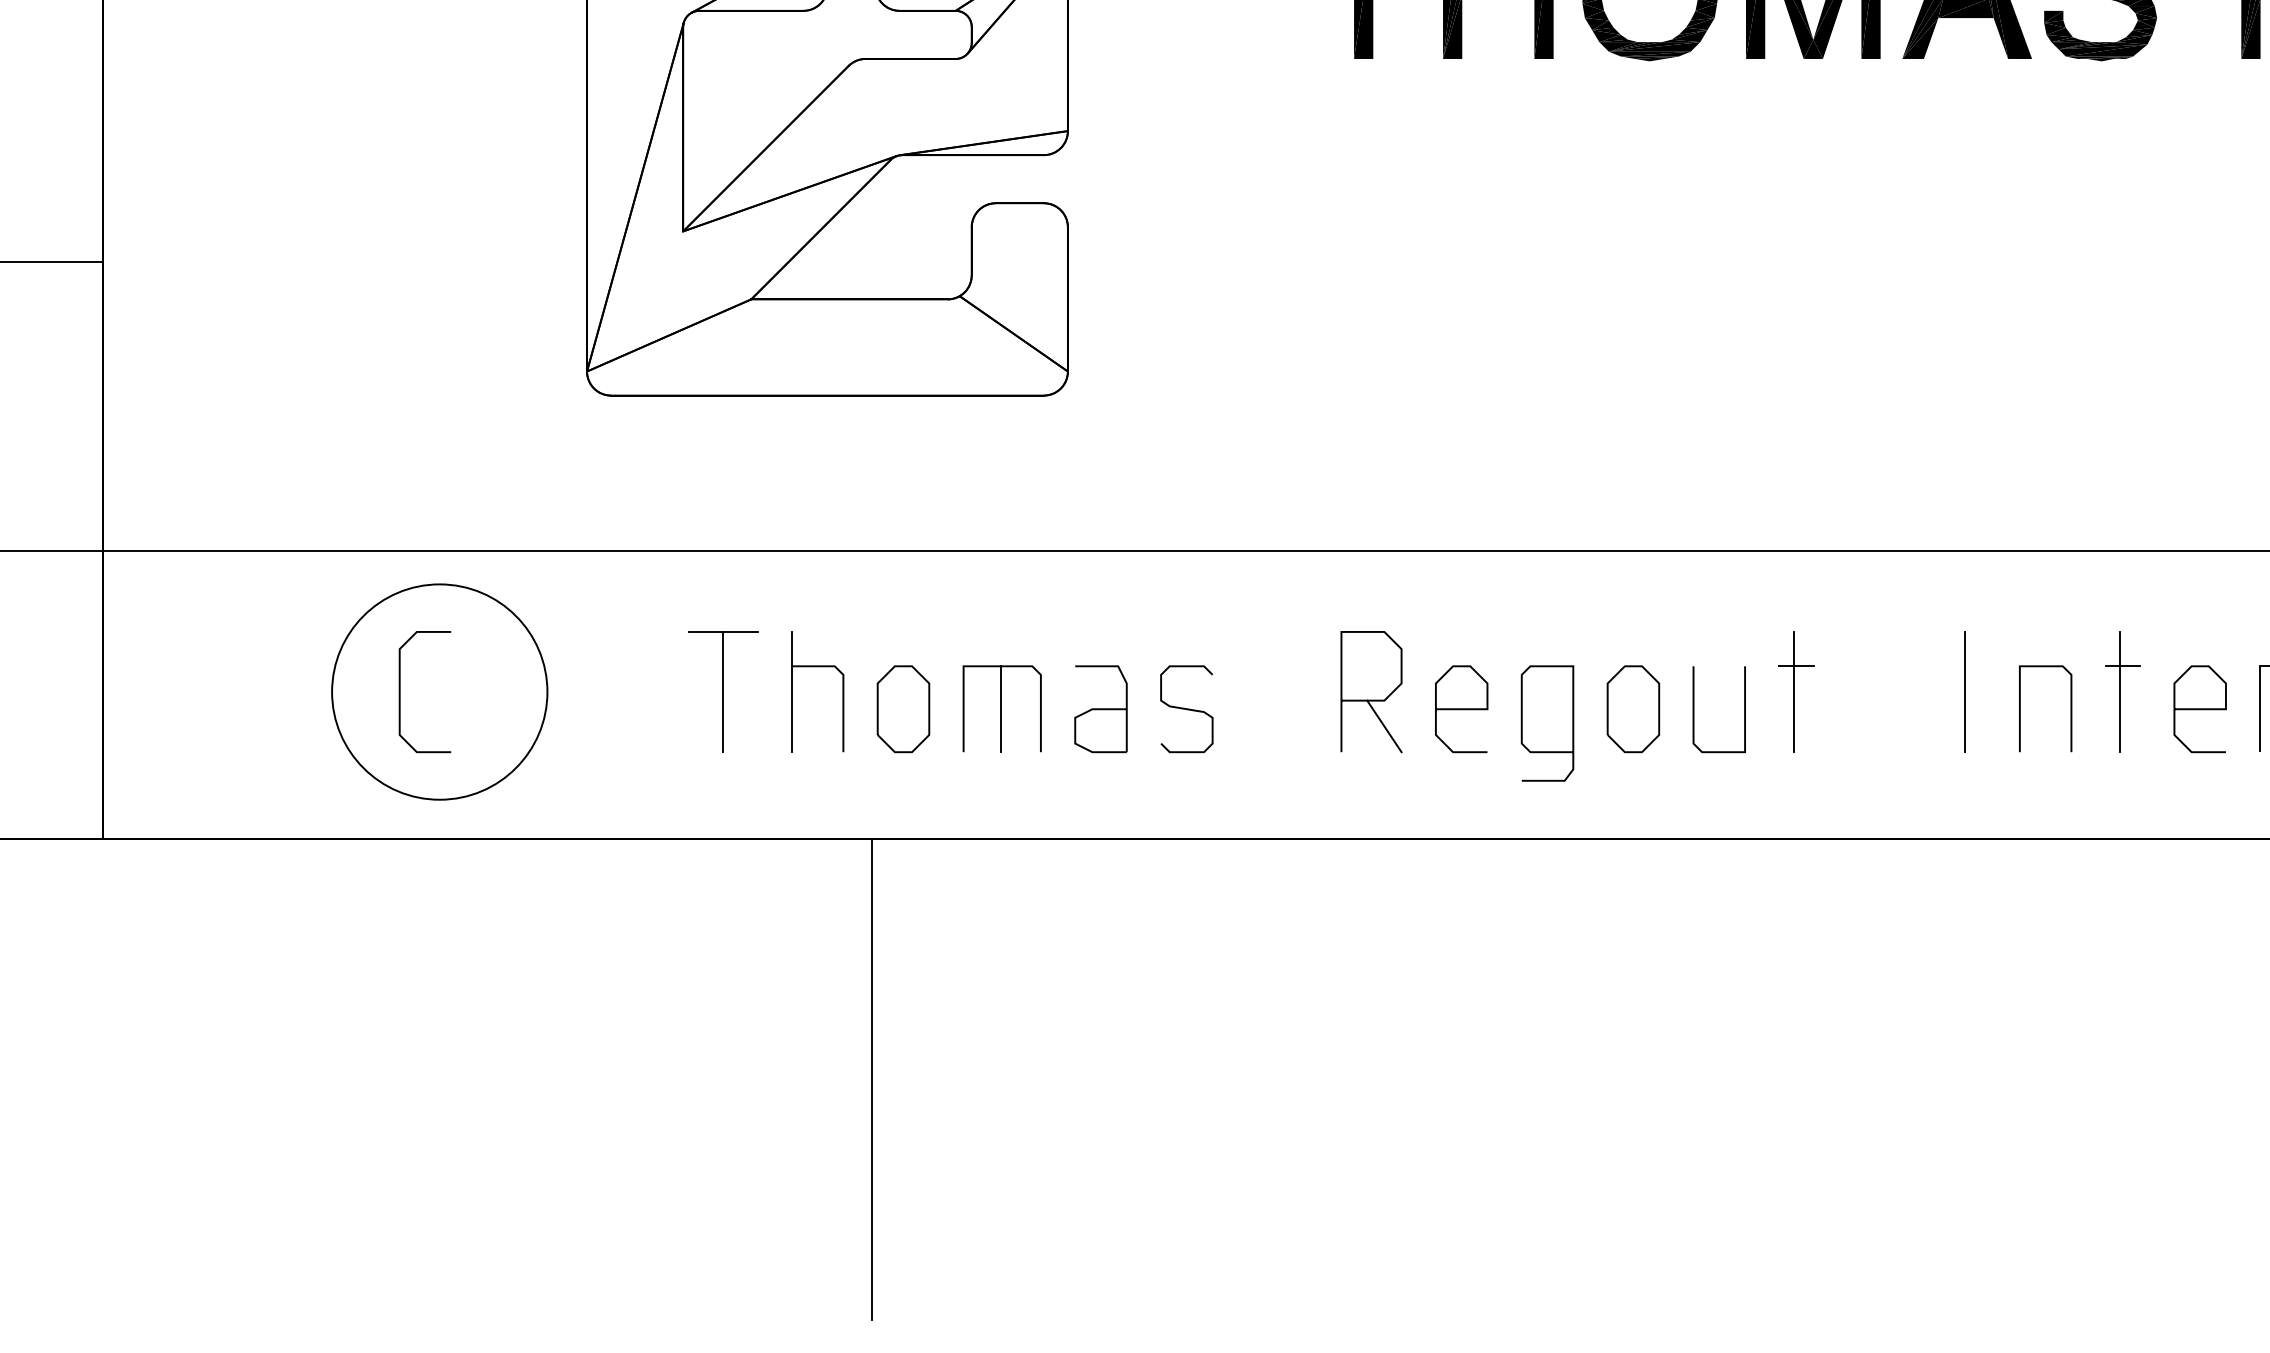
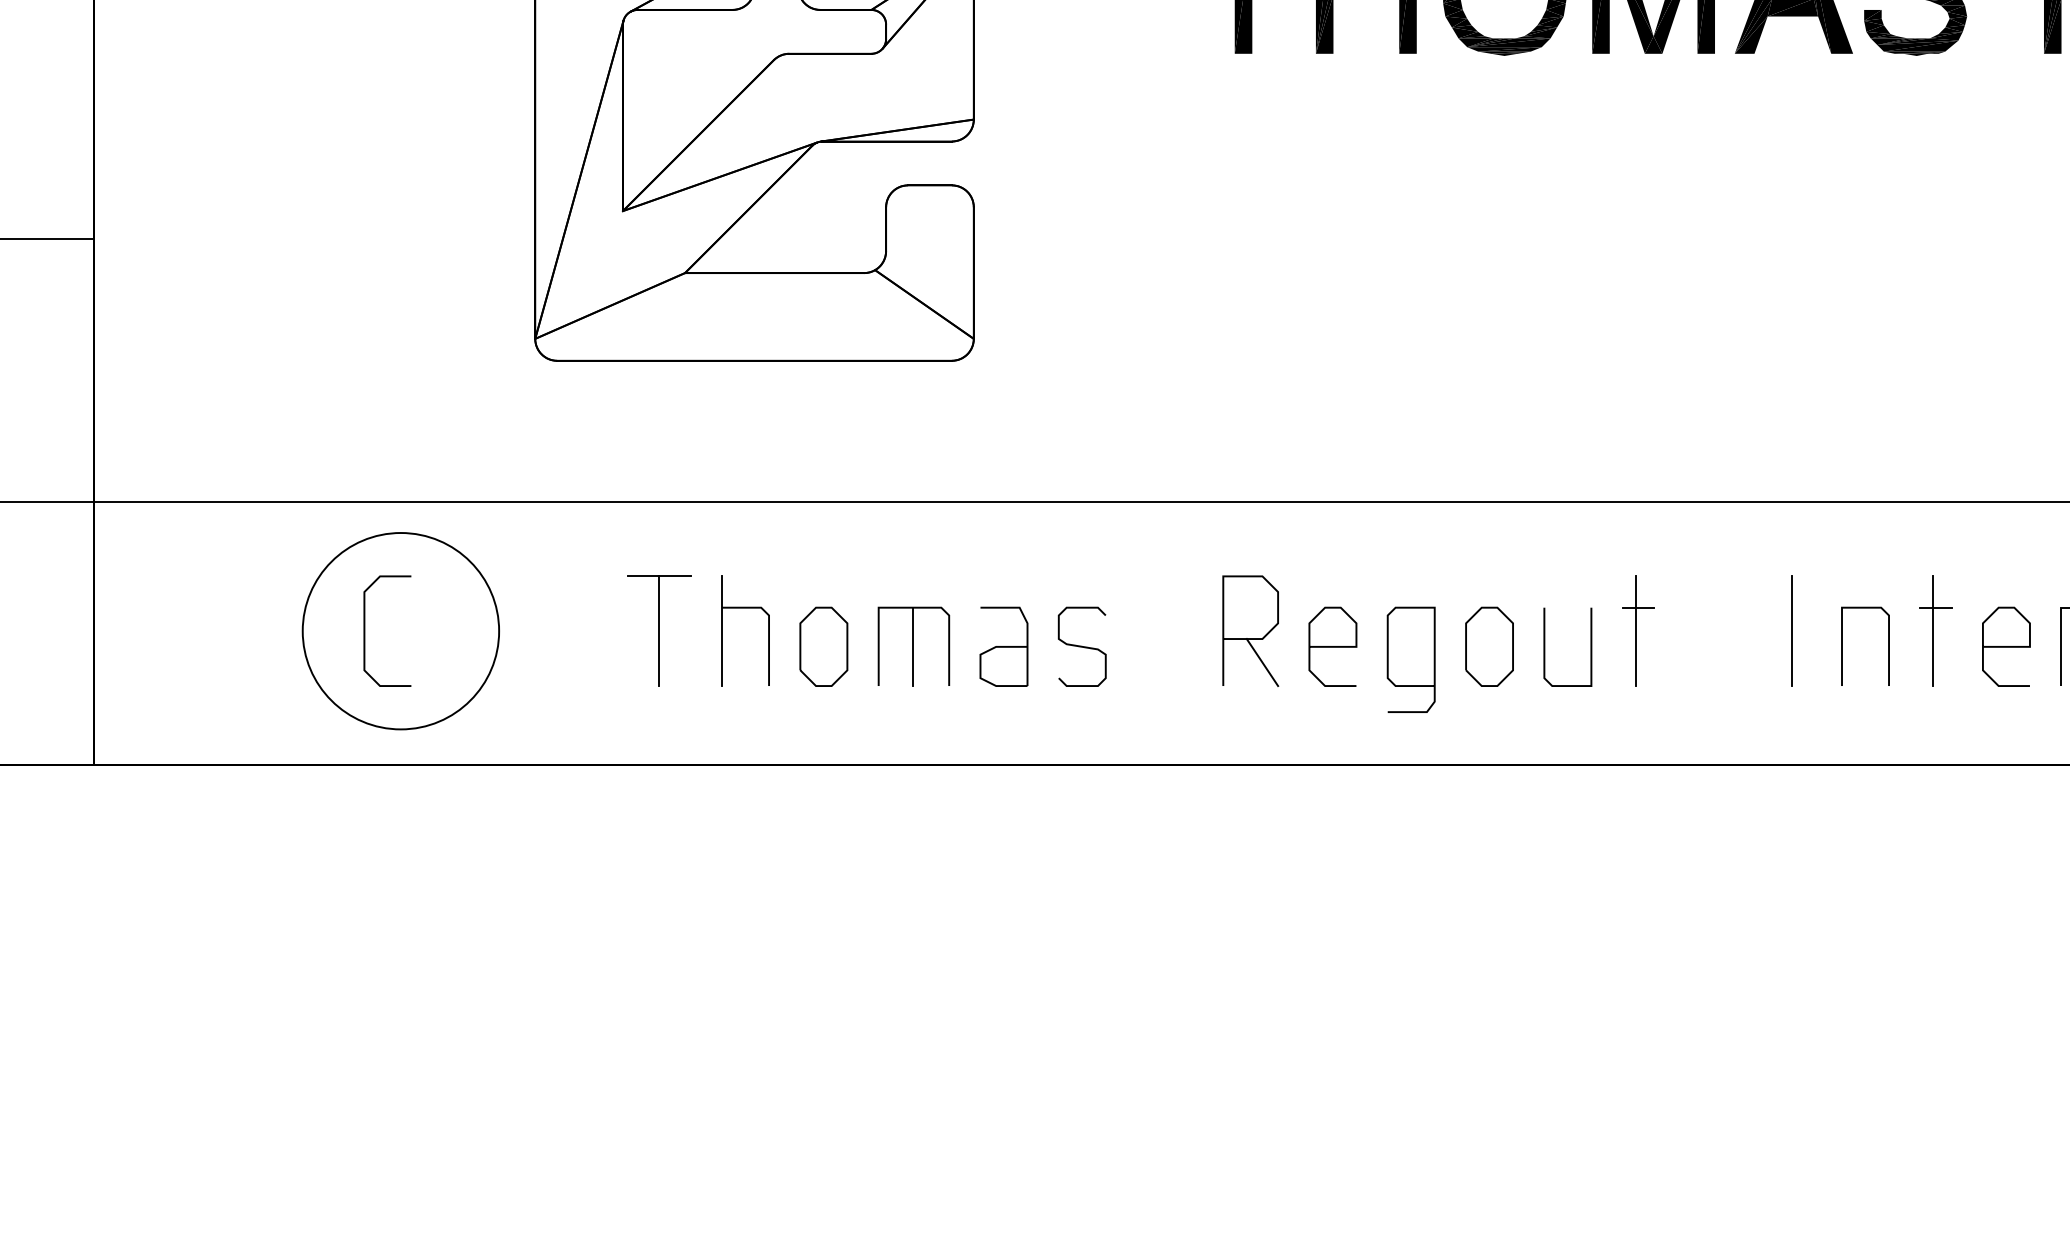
line: (872, 1079) -> (795, 984), removed

